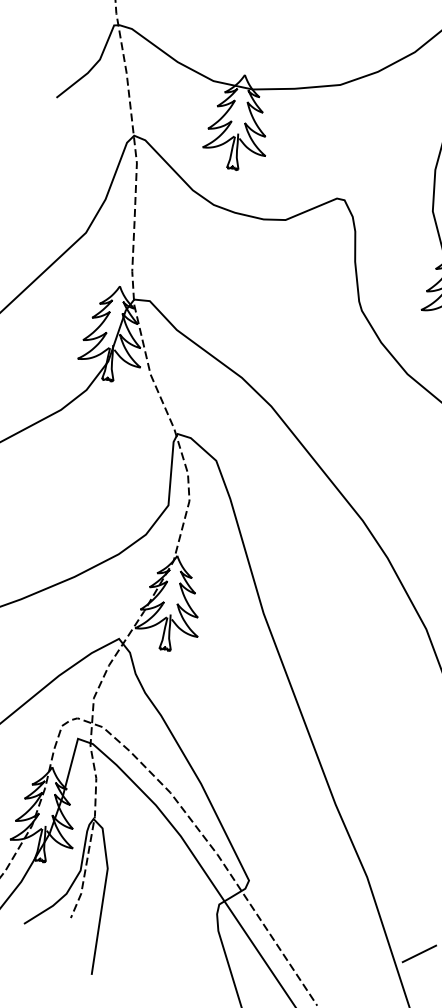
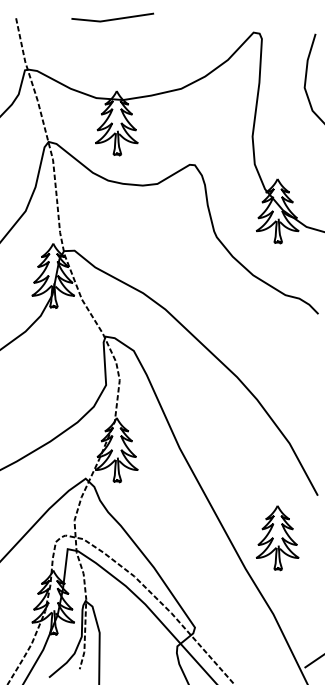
part: (388, 766) -> (277, 538), added

